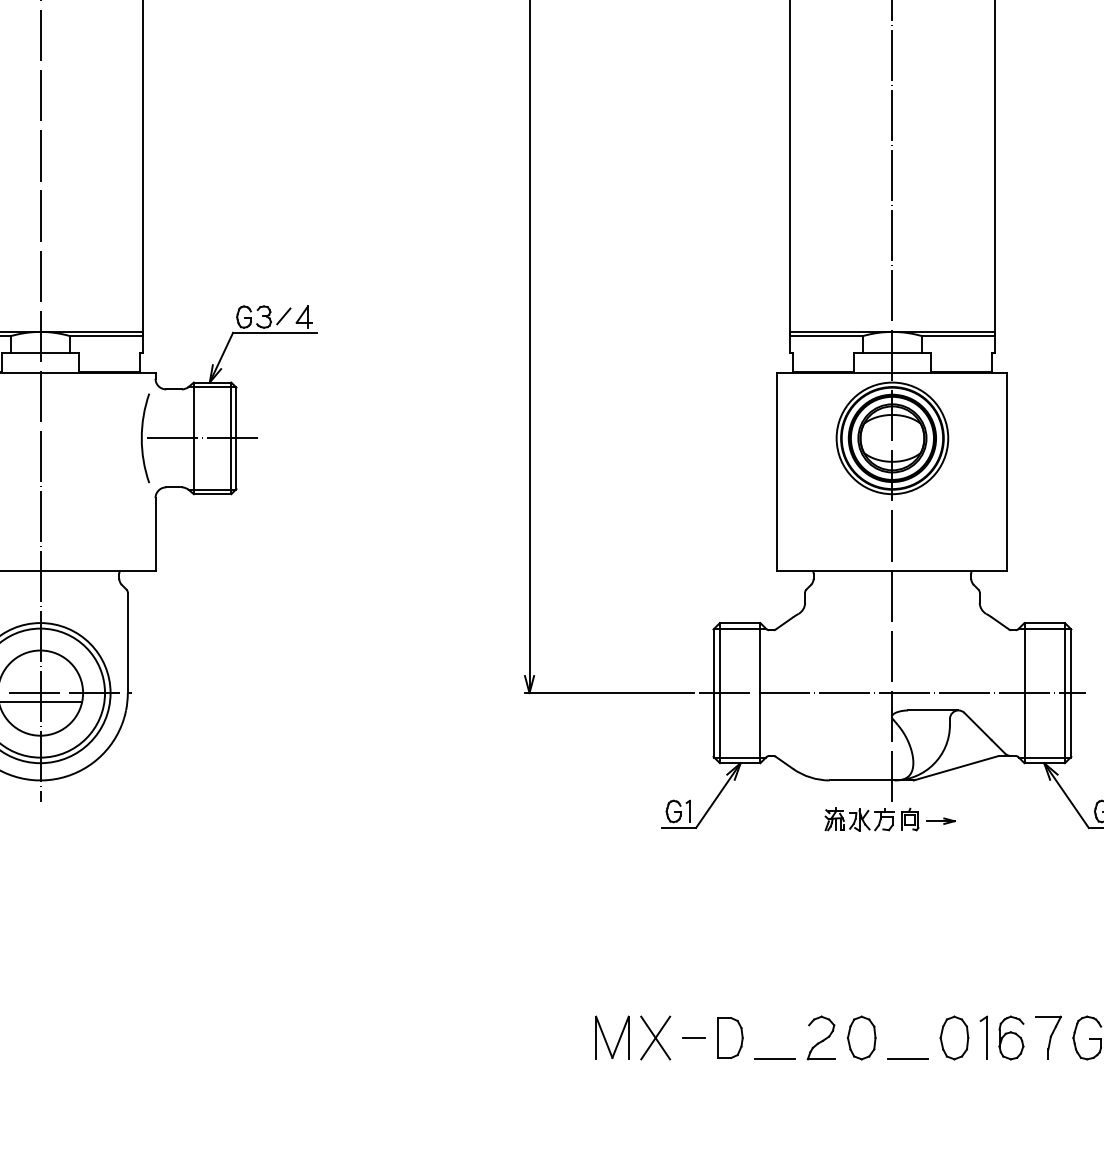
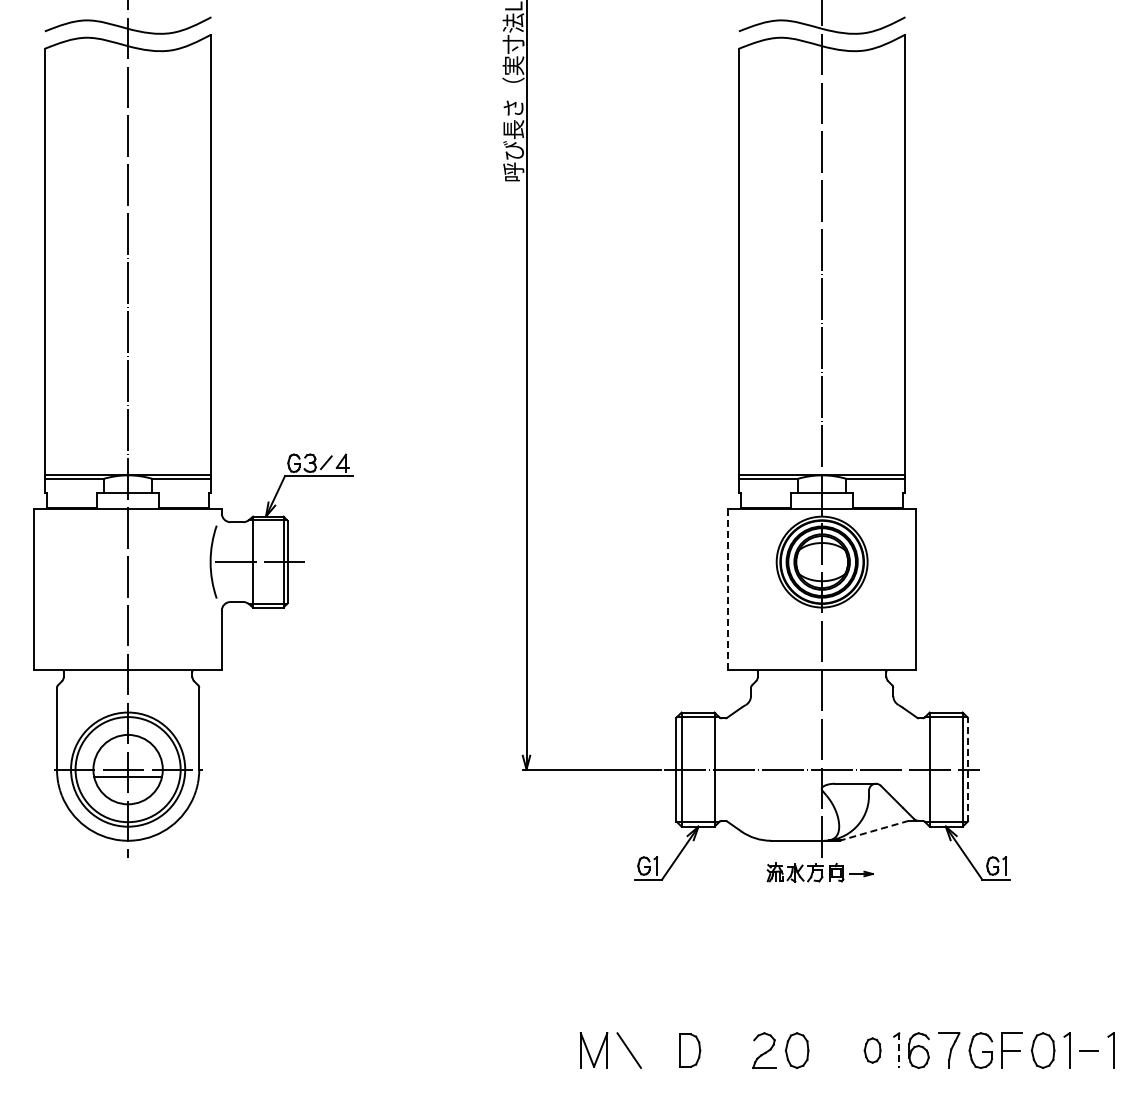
line: (777, 472) -> (728, 589), solid -> dashed
line: (1070, 692) -> (967, 769), solid -> dashed
line: (956, 767) -> (874, 830), solid -> dashed
line: (655, 1037) -> (629, 1050), removed
line: (693, 1037) -> (660, 1050), removed
part: (954, 1037) -> (872, 1050), size x0.7
line: (987, 1039) -> (899, 1051), solid -> dashed
line: (775, 1058) -> (726, 1067), removed
line: (907, 1058) -> (834, 1067), removed

